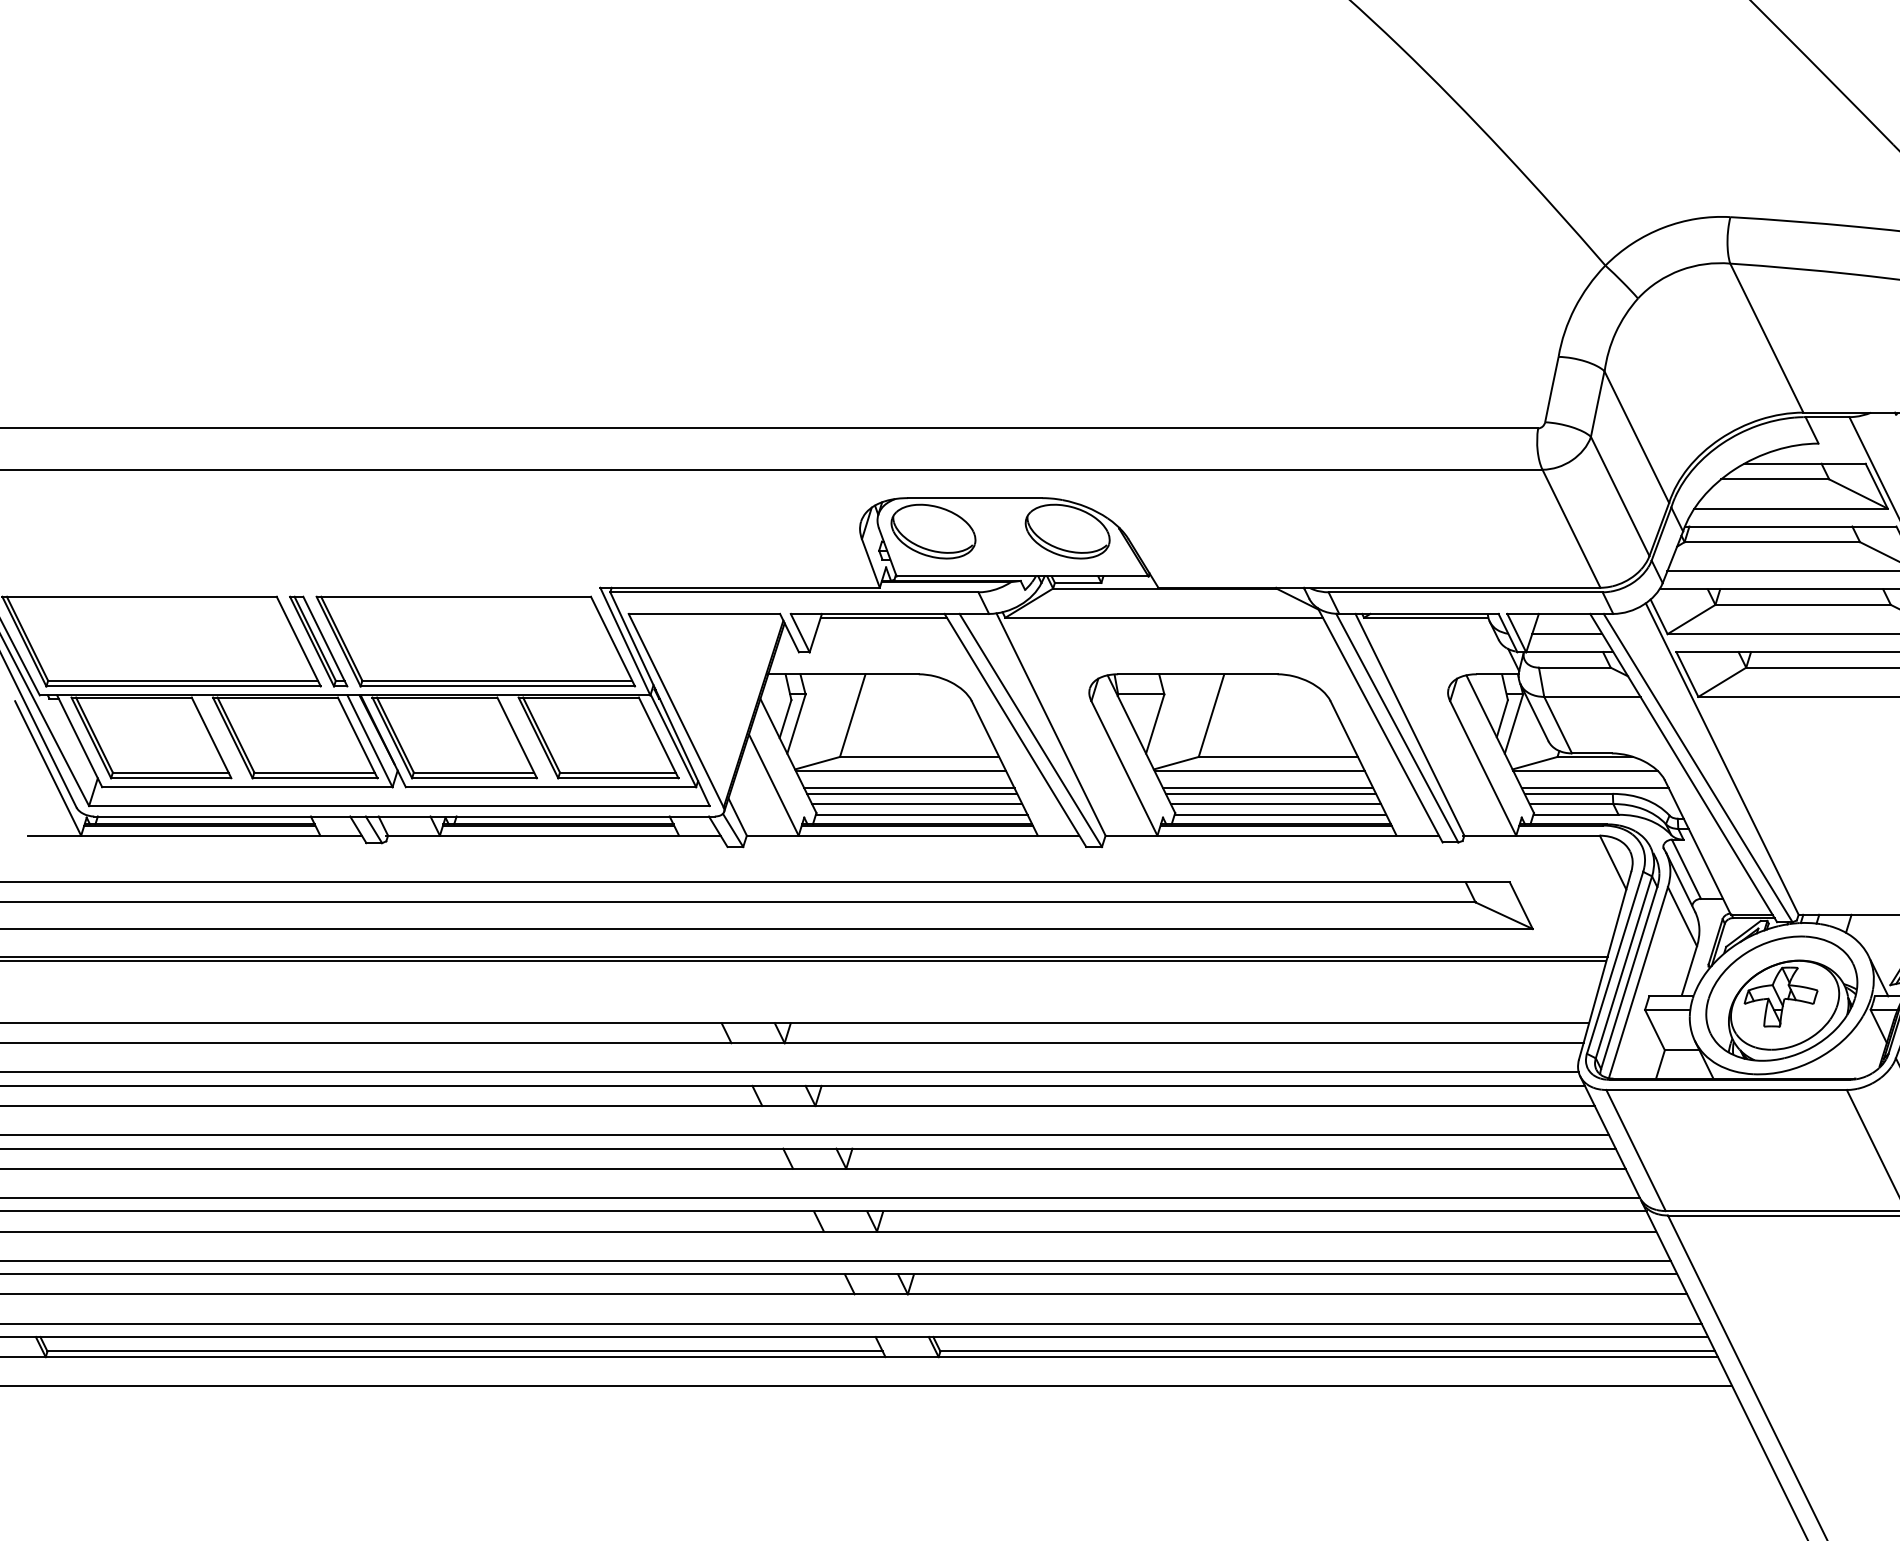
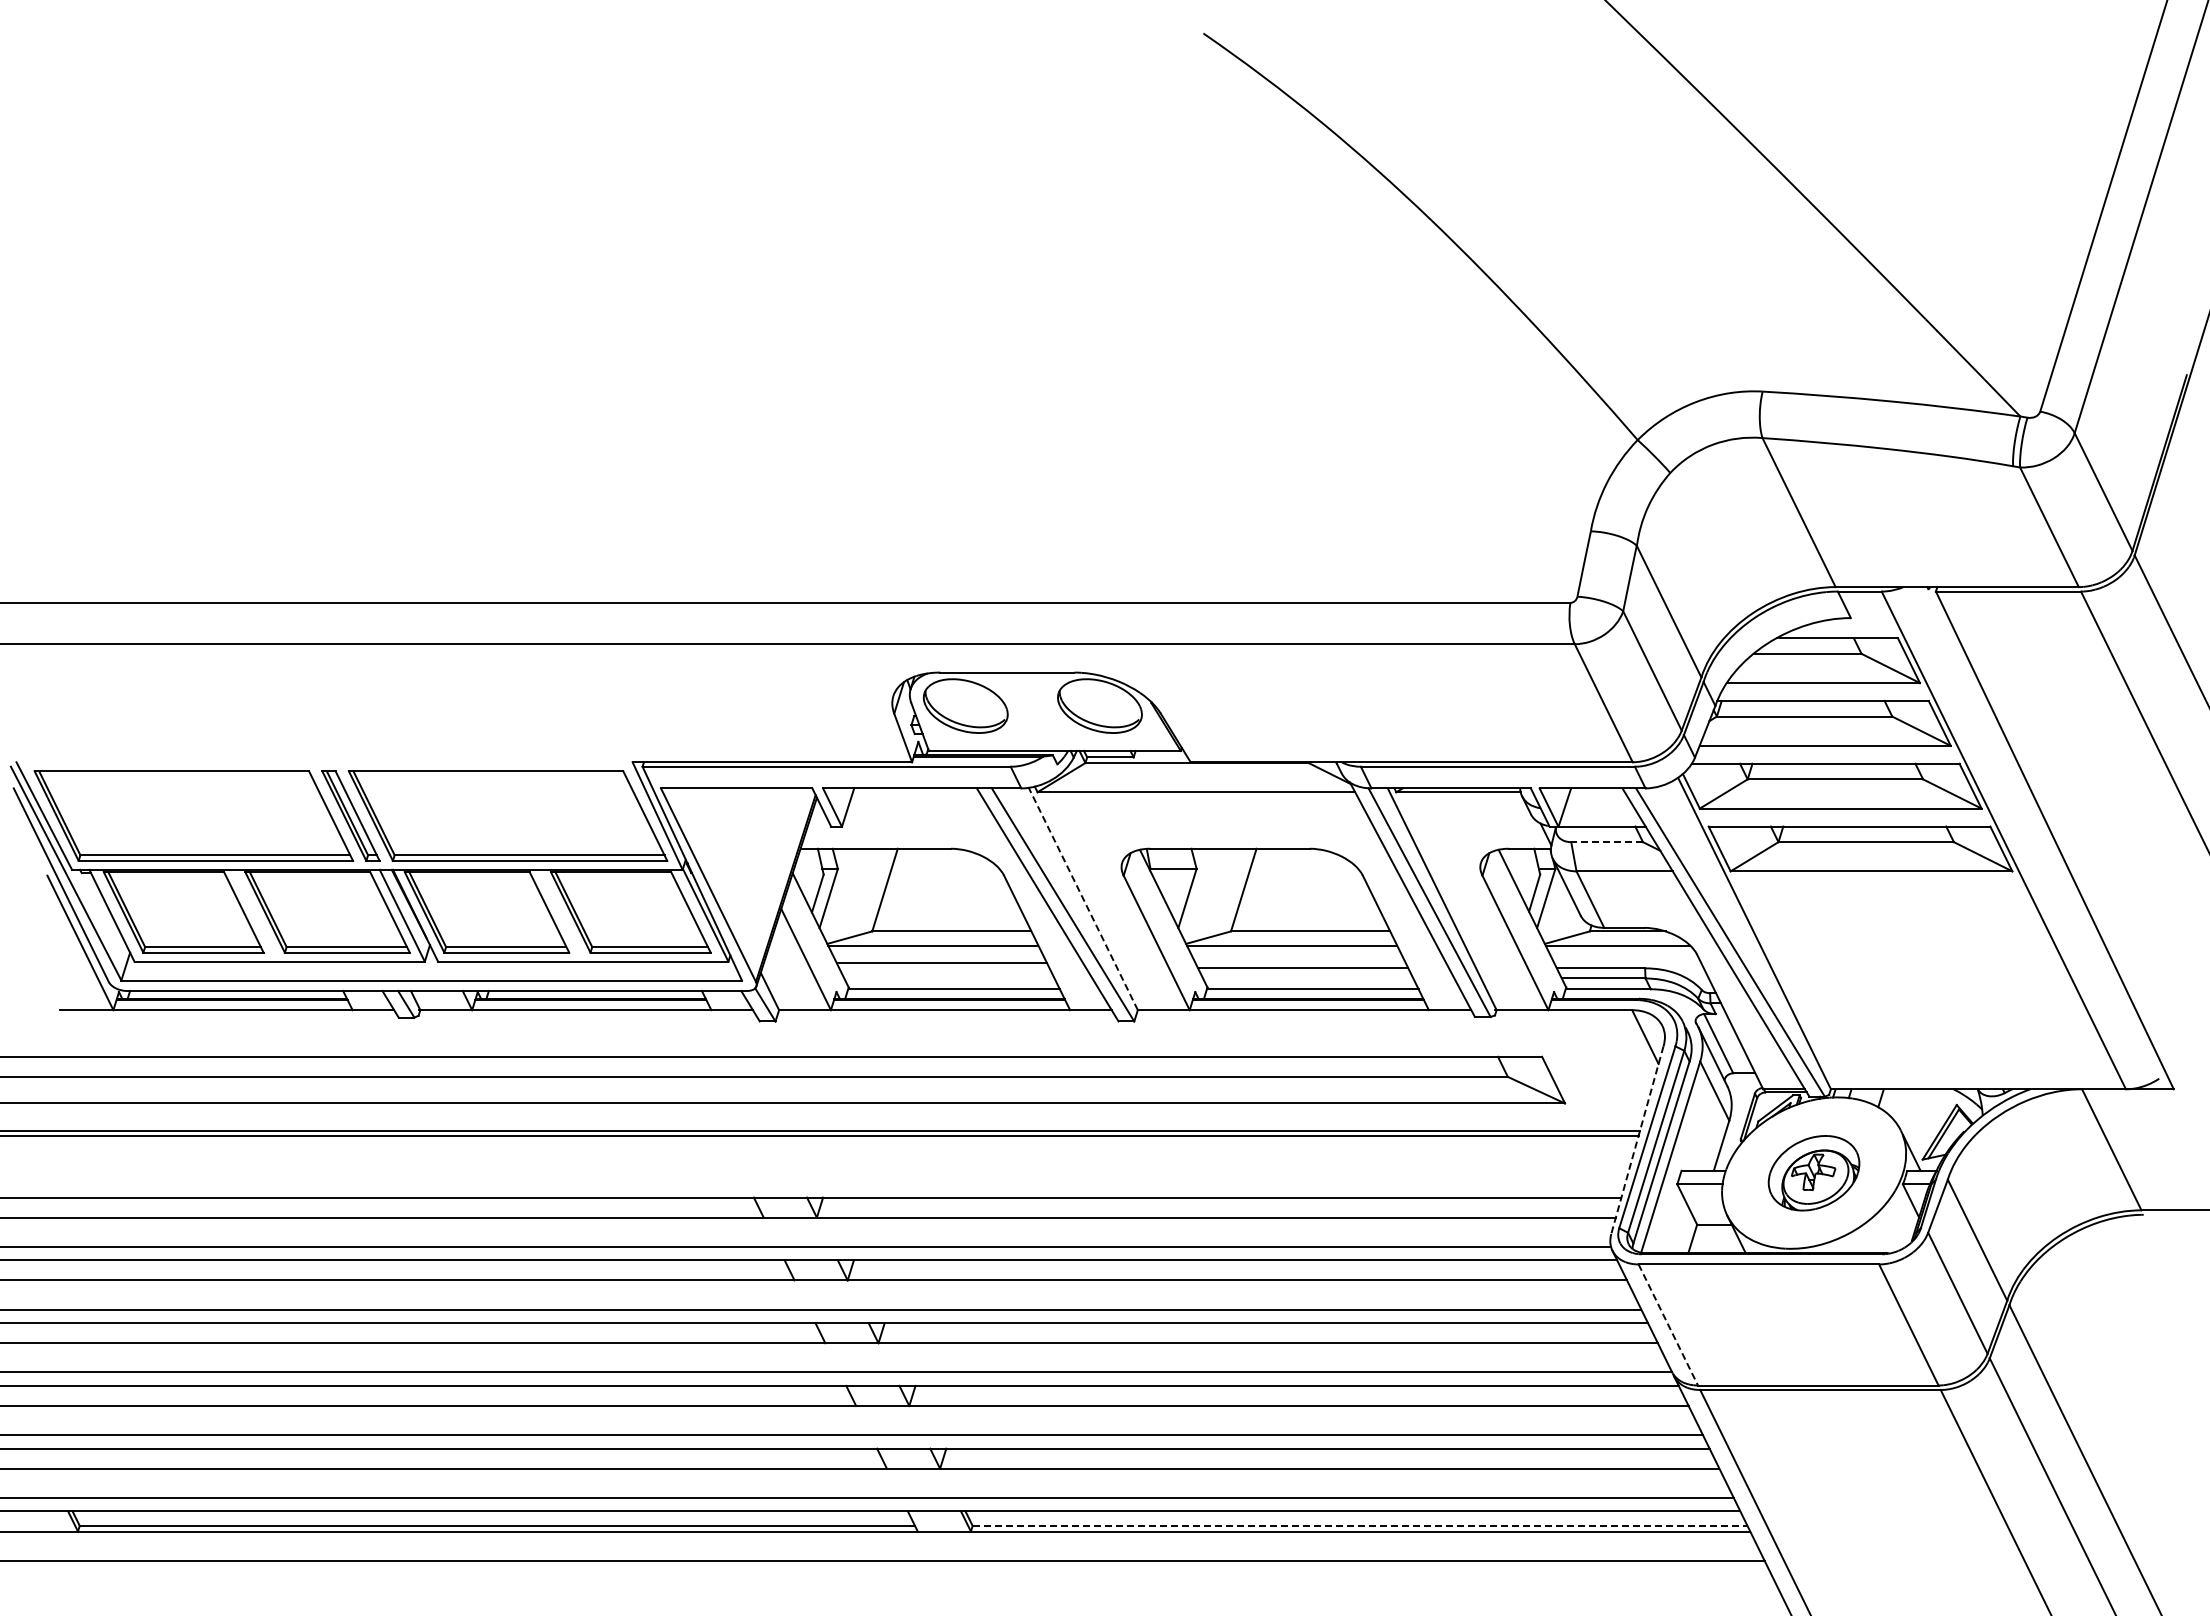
line: (883, 618) -> (915, 792), removed
line: (1567, 634) -> (1599, 808), removed
line: (1575, 668) -> (1607, 842), solid -> dashed
line: (1051, 725) -> (1083, 899), solid -> dashed
line: (1268, 788) -> (1300, 962), removed
line: (1595, 788) -> (1627, 962), removed
line: (912, 794) -> (944, 968), removed
line: (917, 804) -> (949, 978), removed
line: (1276, 804) -> (1308, 978), removed
line: (1605, 966) -> (1637, 1140), solid -> dashed
part: (1781, 999) -> (1813, 1173), size x0.6
line: (1636, 1151) -> (1668, 1325), solid -> dashed
line: (1328, 1351) -> (1360, 1525), solid -> dashed

